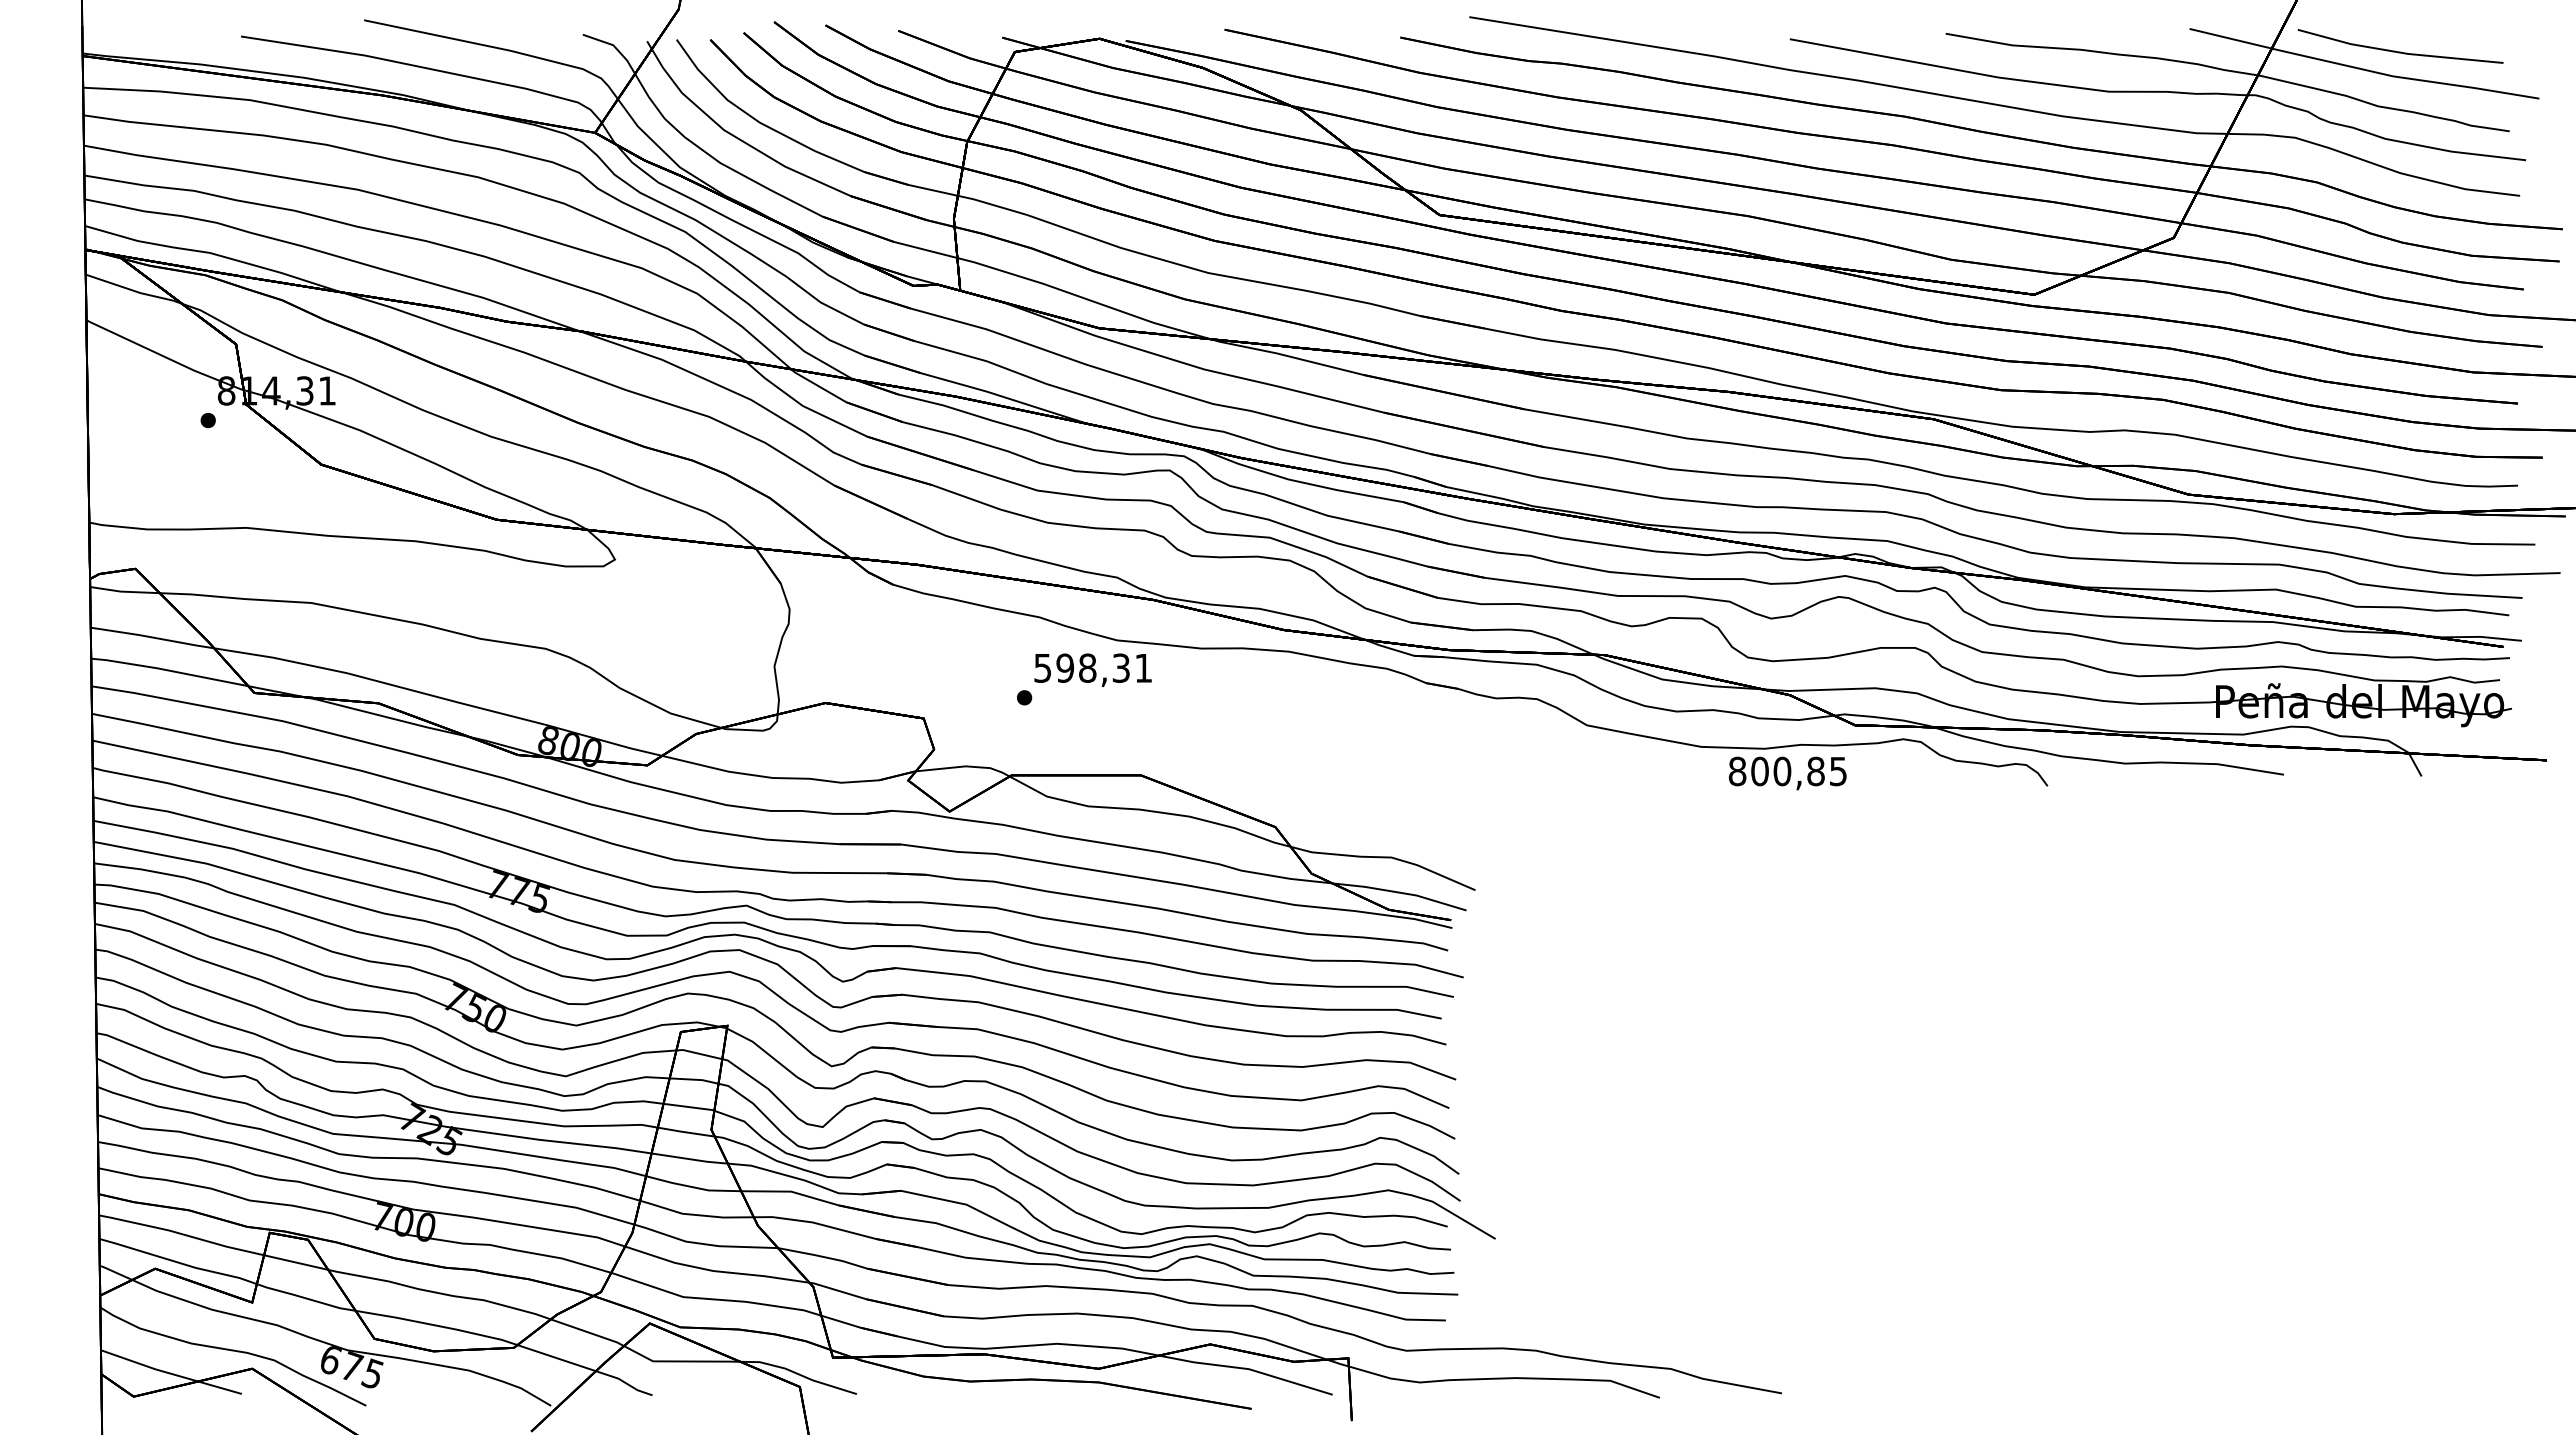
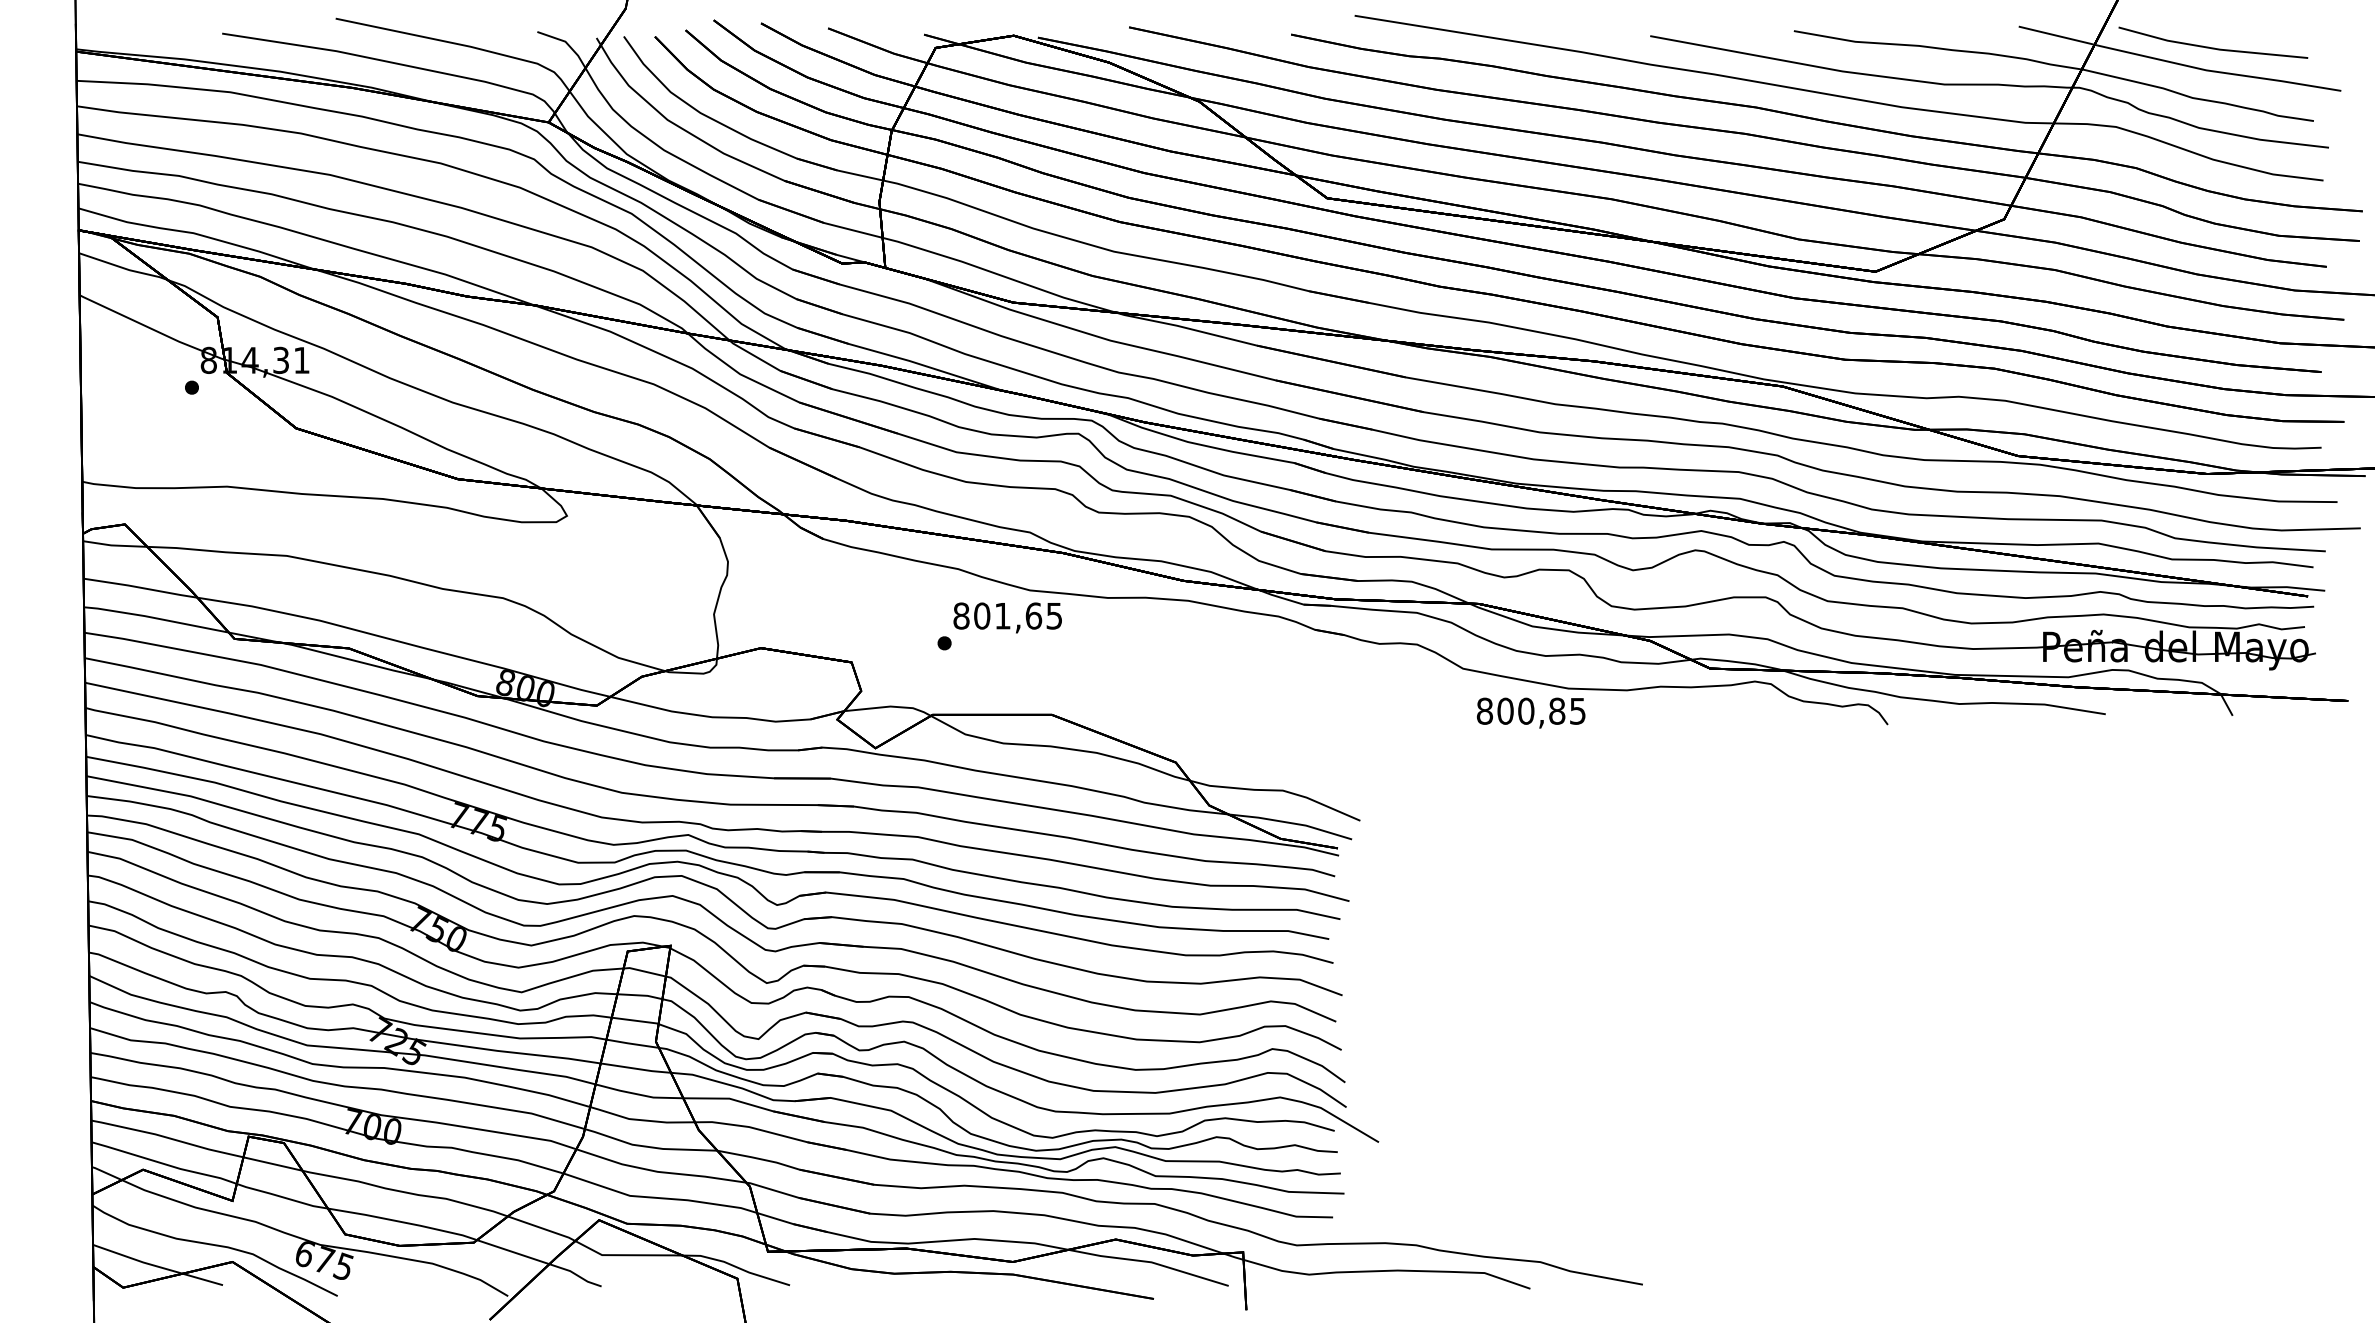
text: (1092, 667) -> (1007, 615), 598,31 -> 801,65
text: (1787, 773) -> (1530, 713), moved

